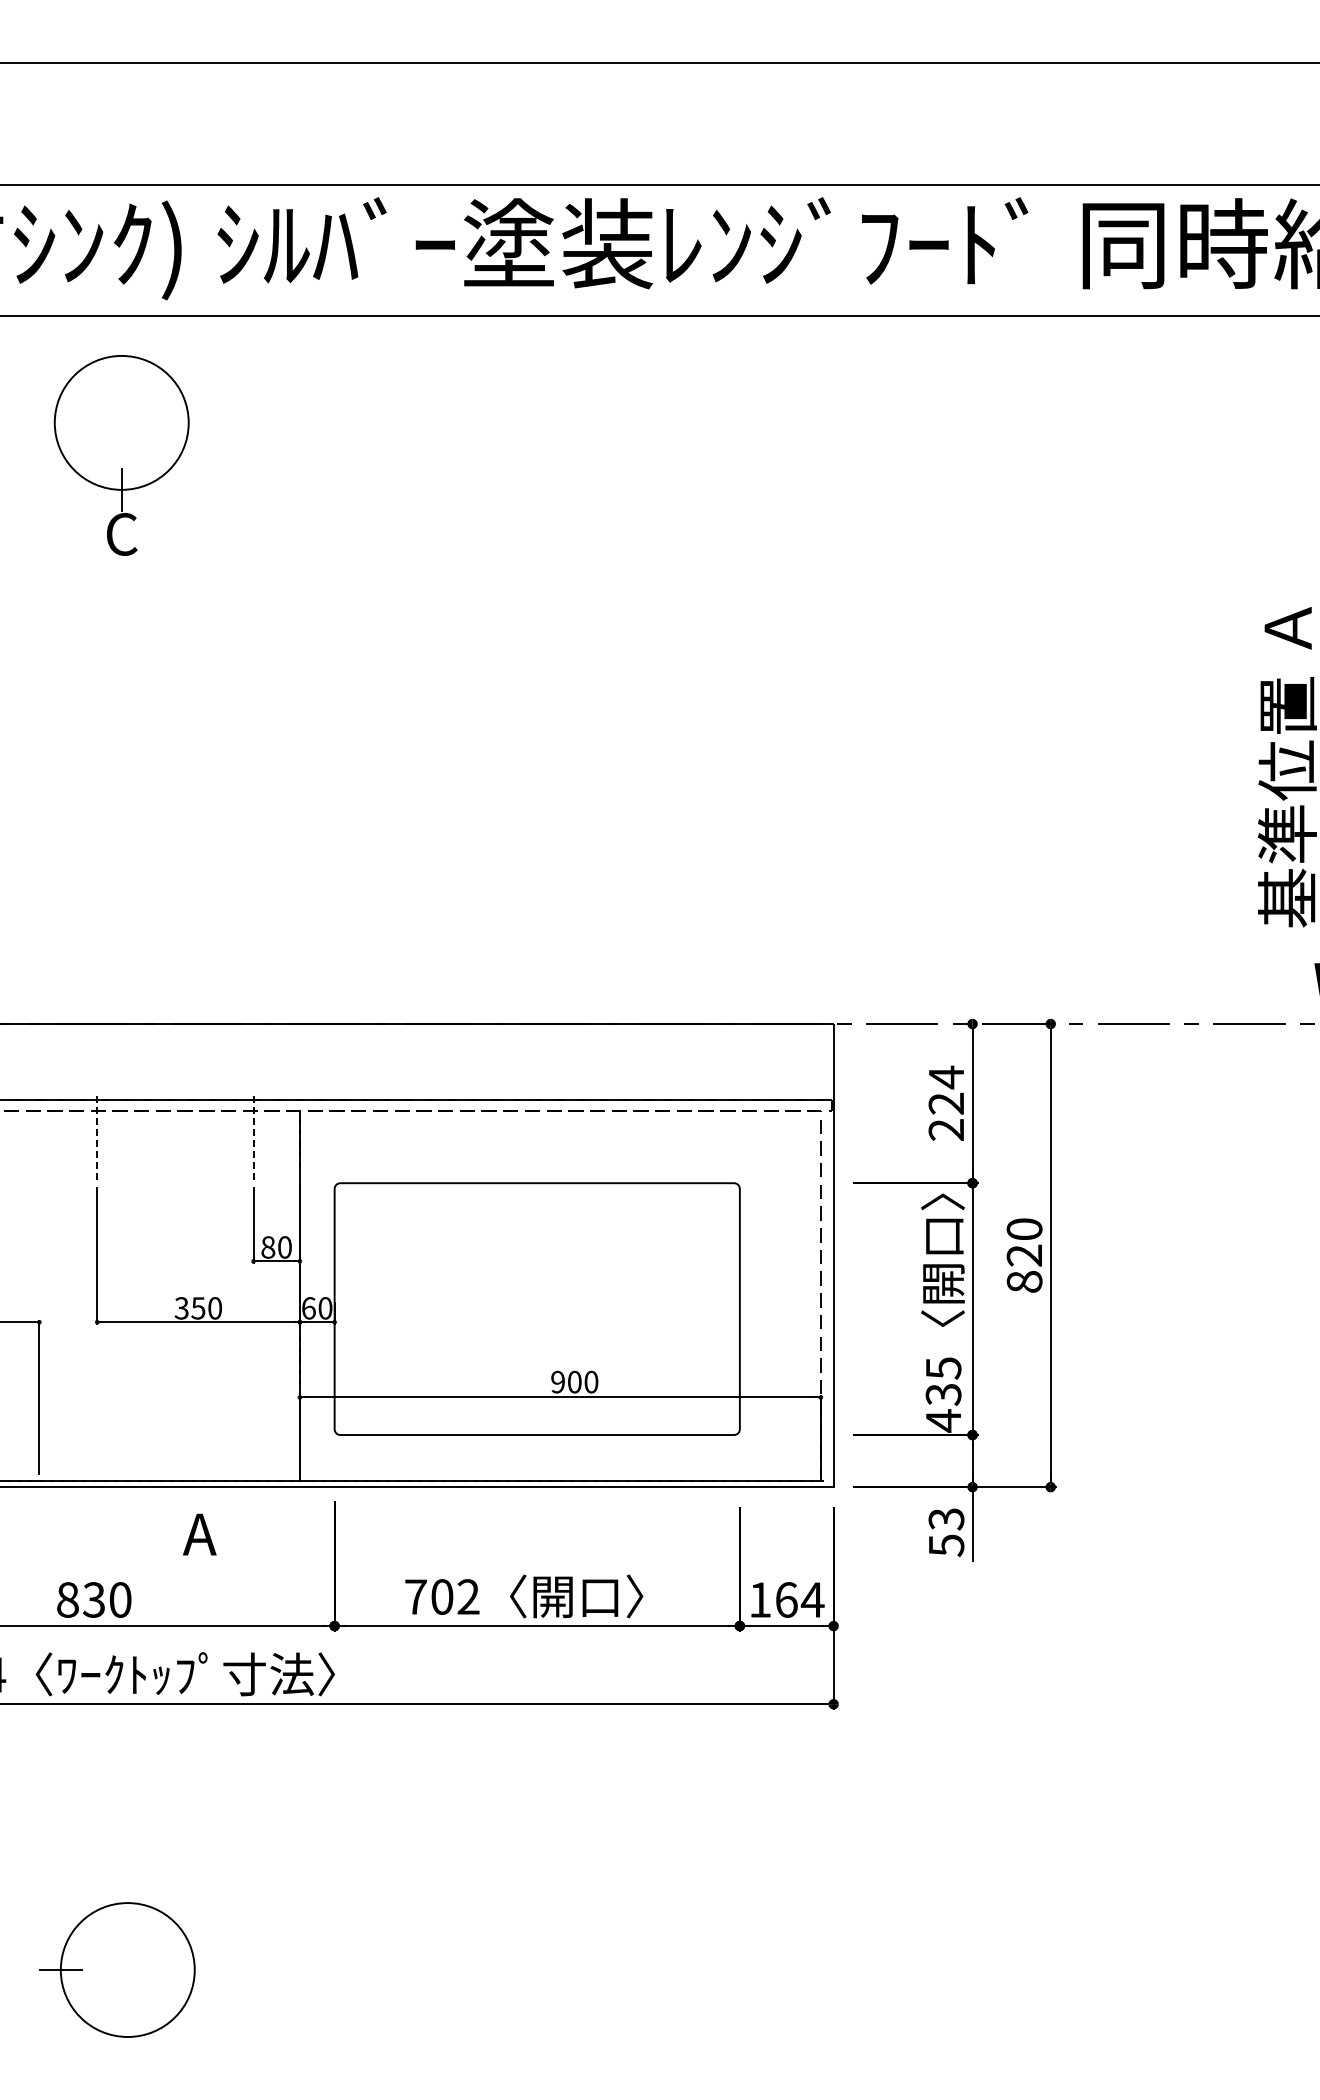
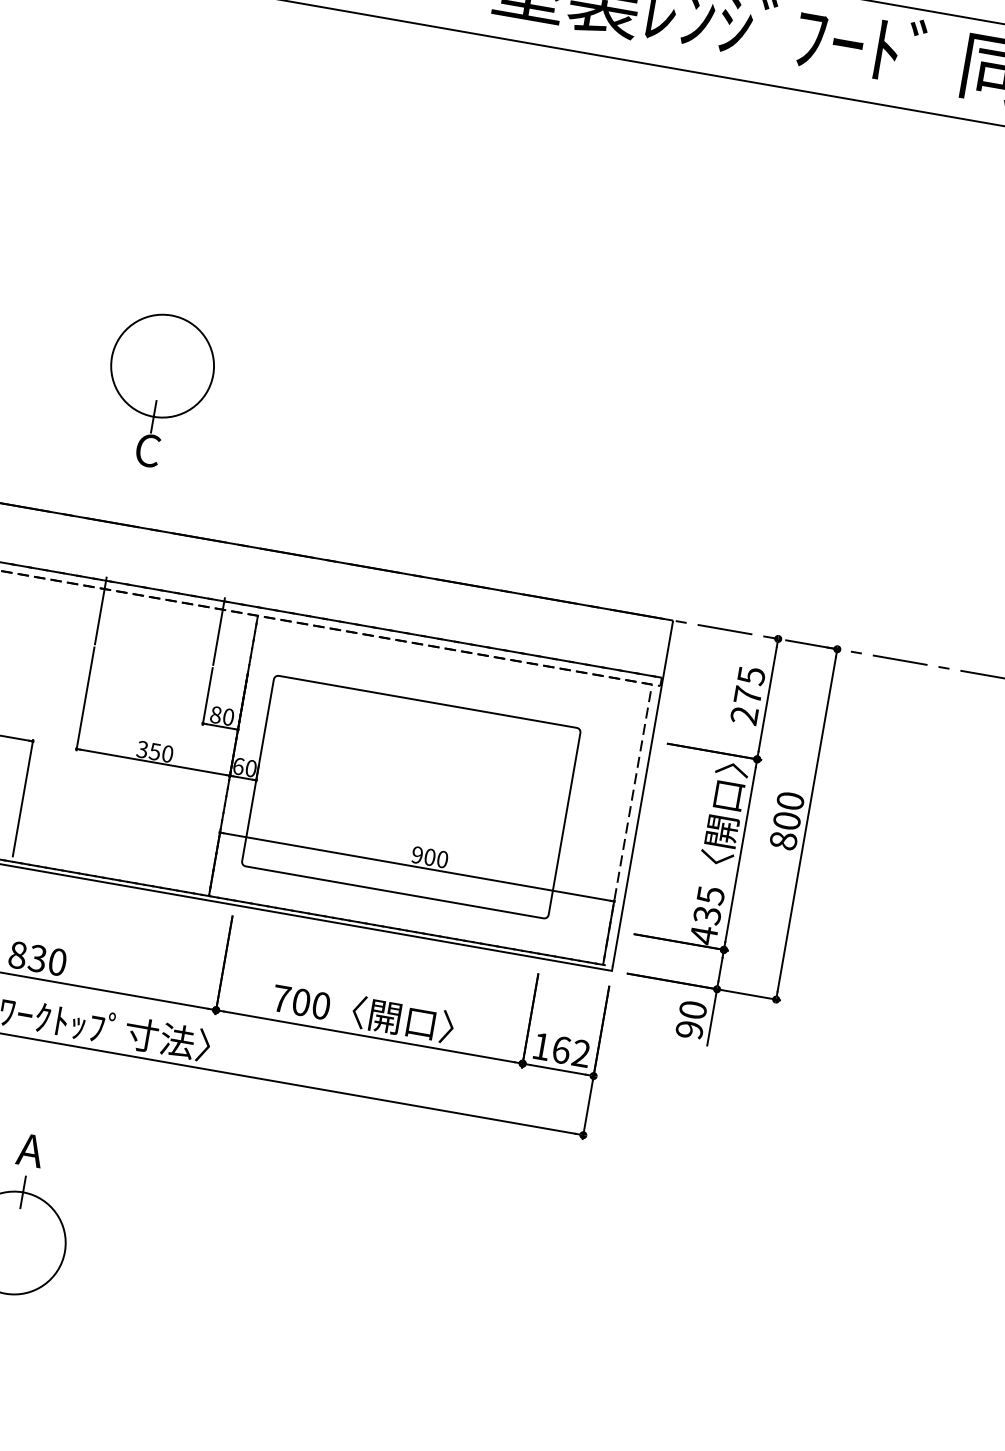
part: (121, 455) -> (158, 390), moved
text: (946, 1089) -> (749, 685), 224 -> 275
line: (97, 1140) -> (100, 611), dashed -> solid
line: (253, 1140) -> (218, 632), dashed -> solid
text: (1024, 1255) -> (786, 820), 820 -> 800
text: (946, 1532) -> (691, 1020), 53 -> 90
text: (199, 1534) -> (30, 1150), moved
text: (468, 1596) -> (321, 1005), 702 -> 700
text: (812, 1599) -> (581, 1053), 164 -> 162
line: (127, 1902) -> (22, 1191), added

